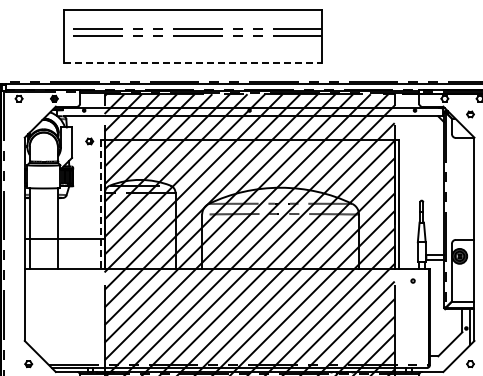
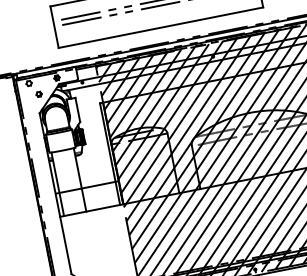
line: (193, 62) -> (161, 27), dashed -> solid
part: (89, 141) -> (38, 94), moved
line: (100, 204) -> (110, 154), dashed -> solid

